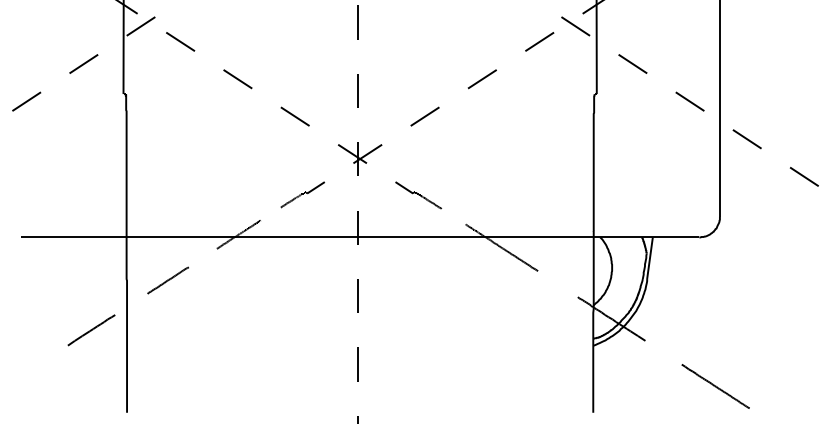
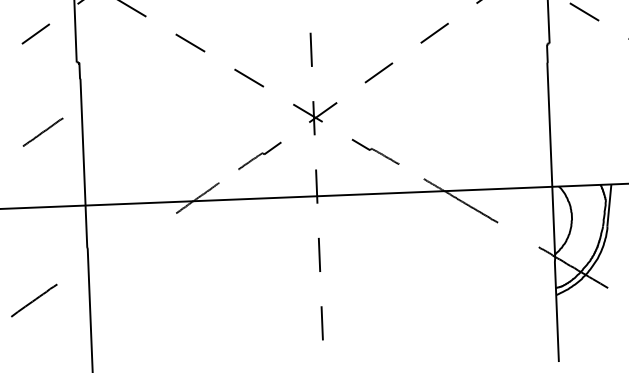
line: (167, 280) -> (42, 132), moved
line: (91, 330) -> (34, 300), moved

